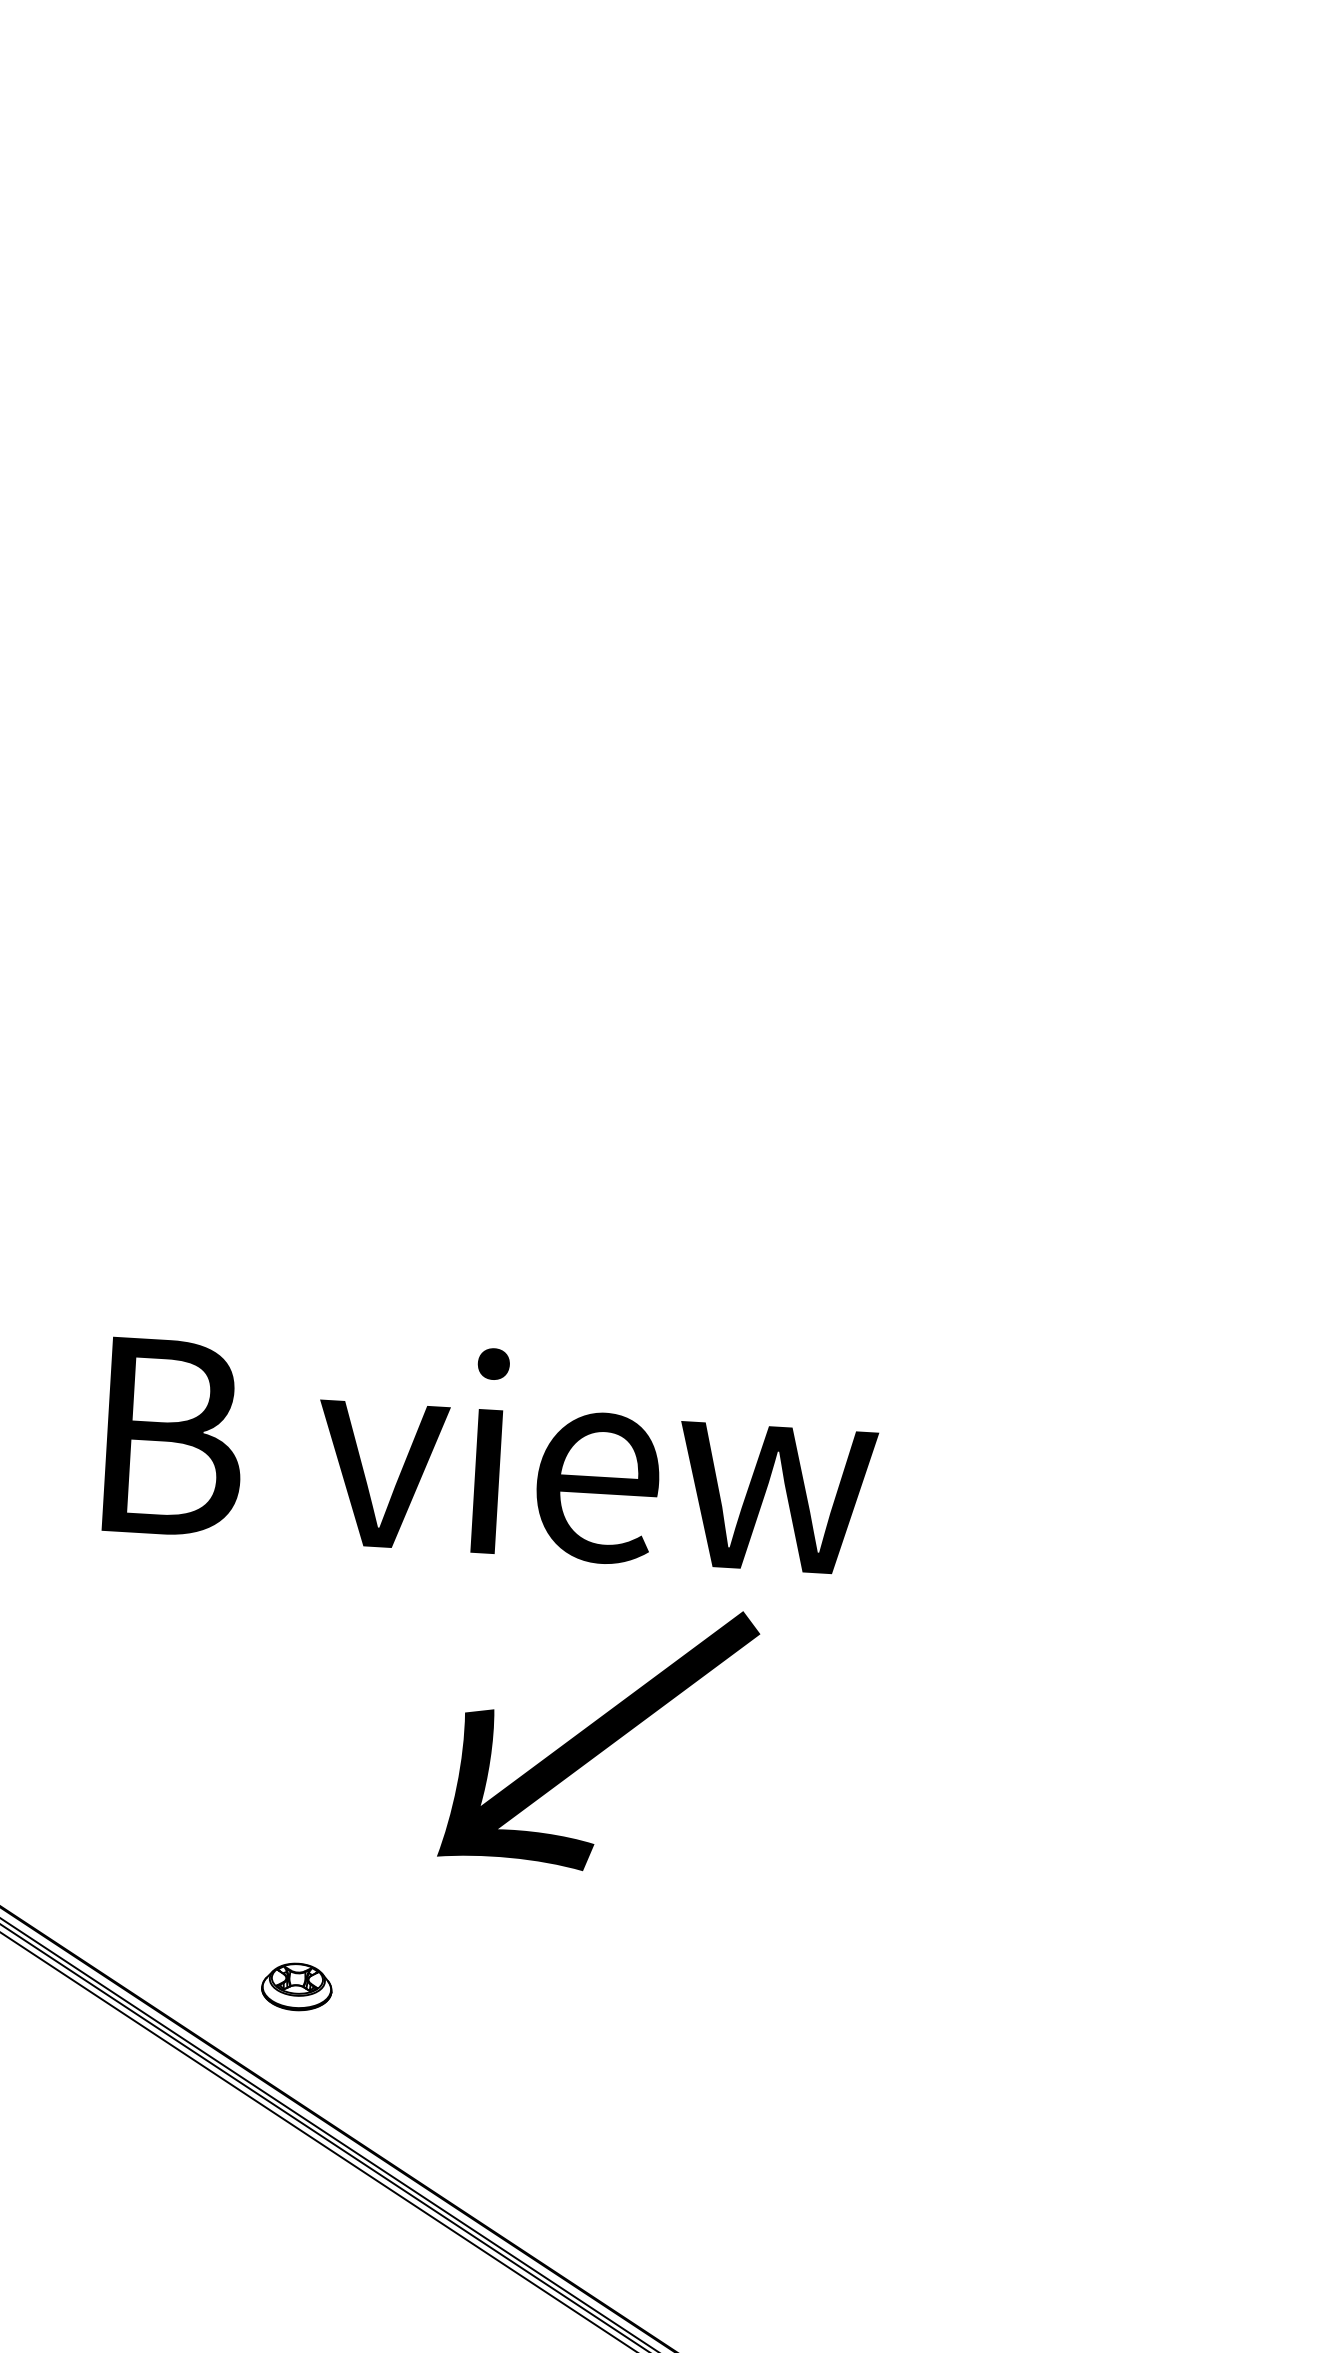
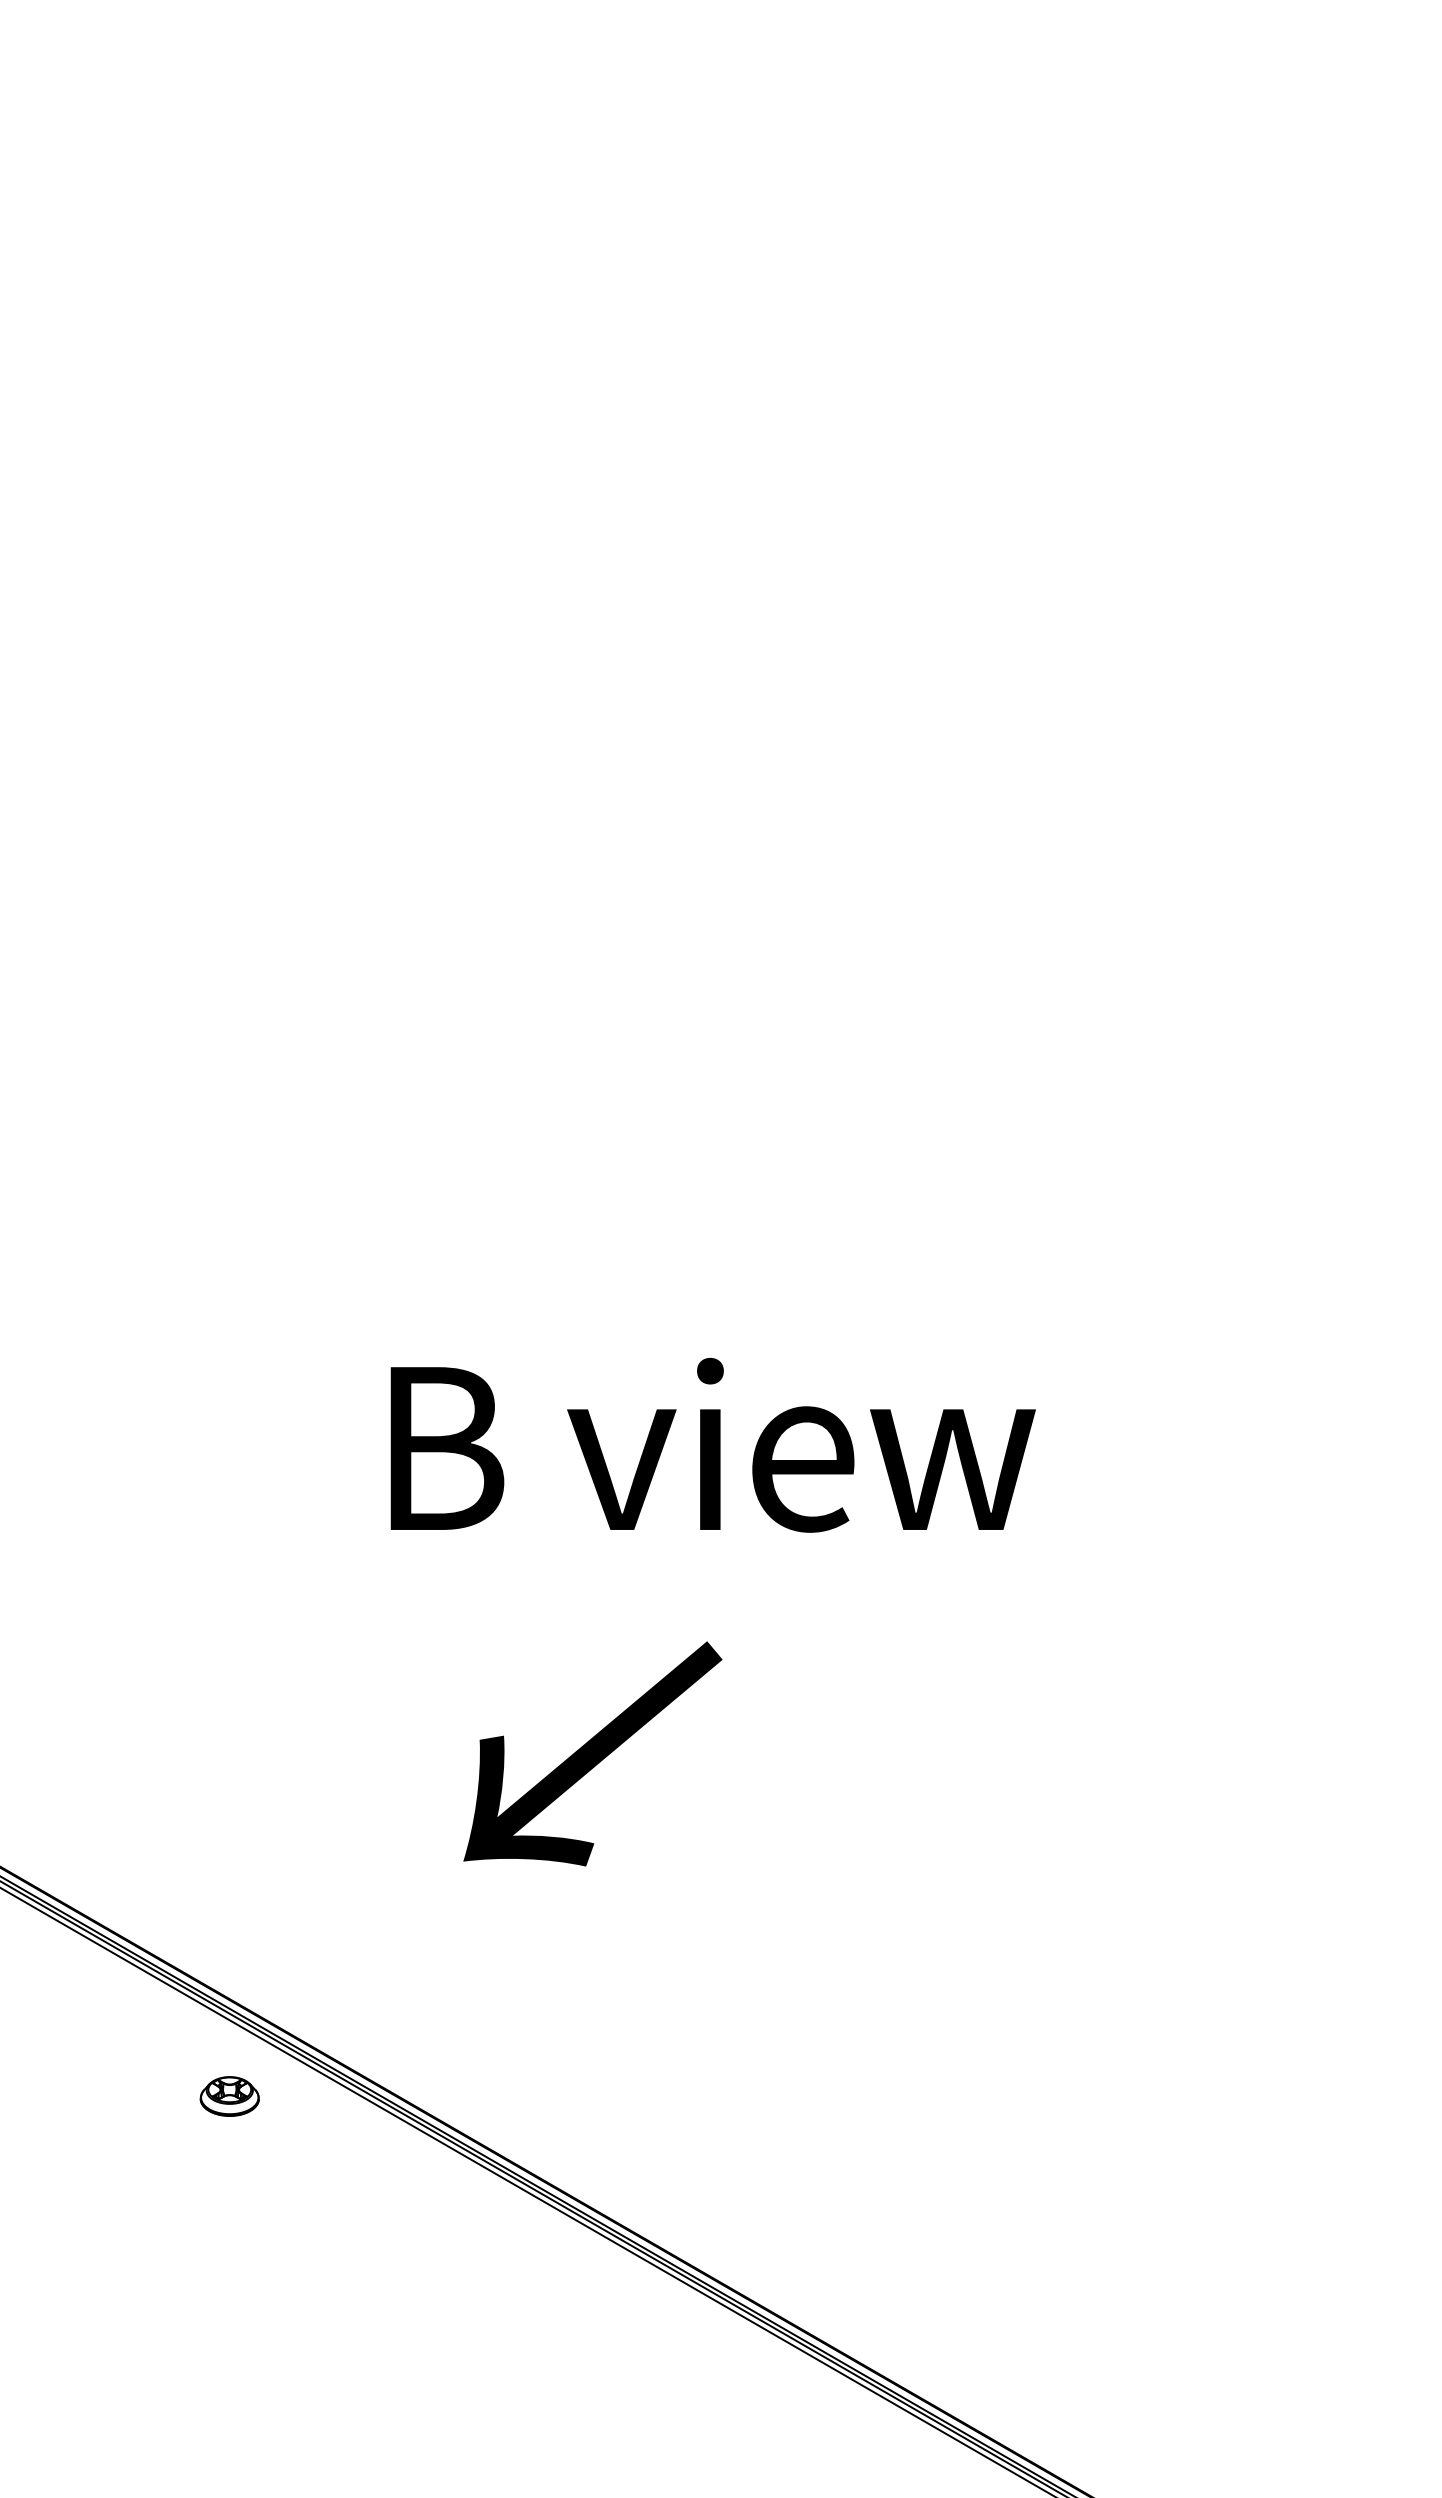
text: (491, 1451) -> (712, 1444), moved
part: (296, 1986) -> (229, 2096), moved

